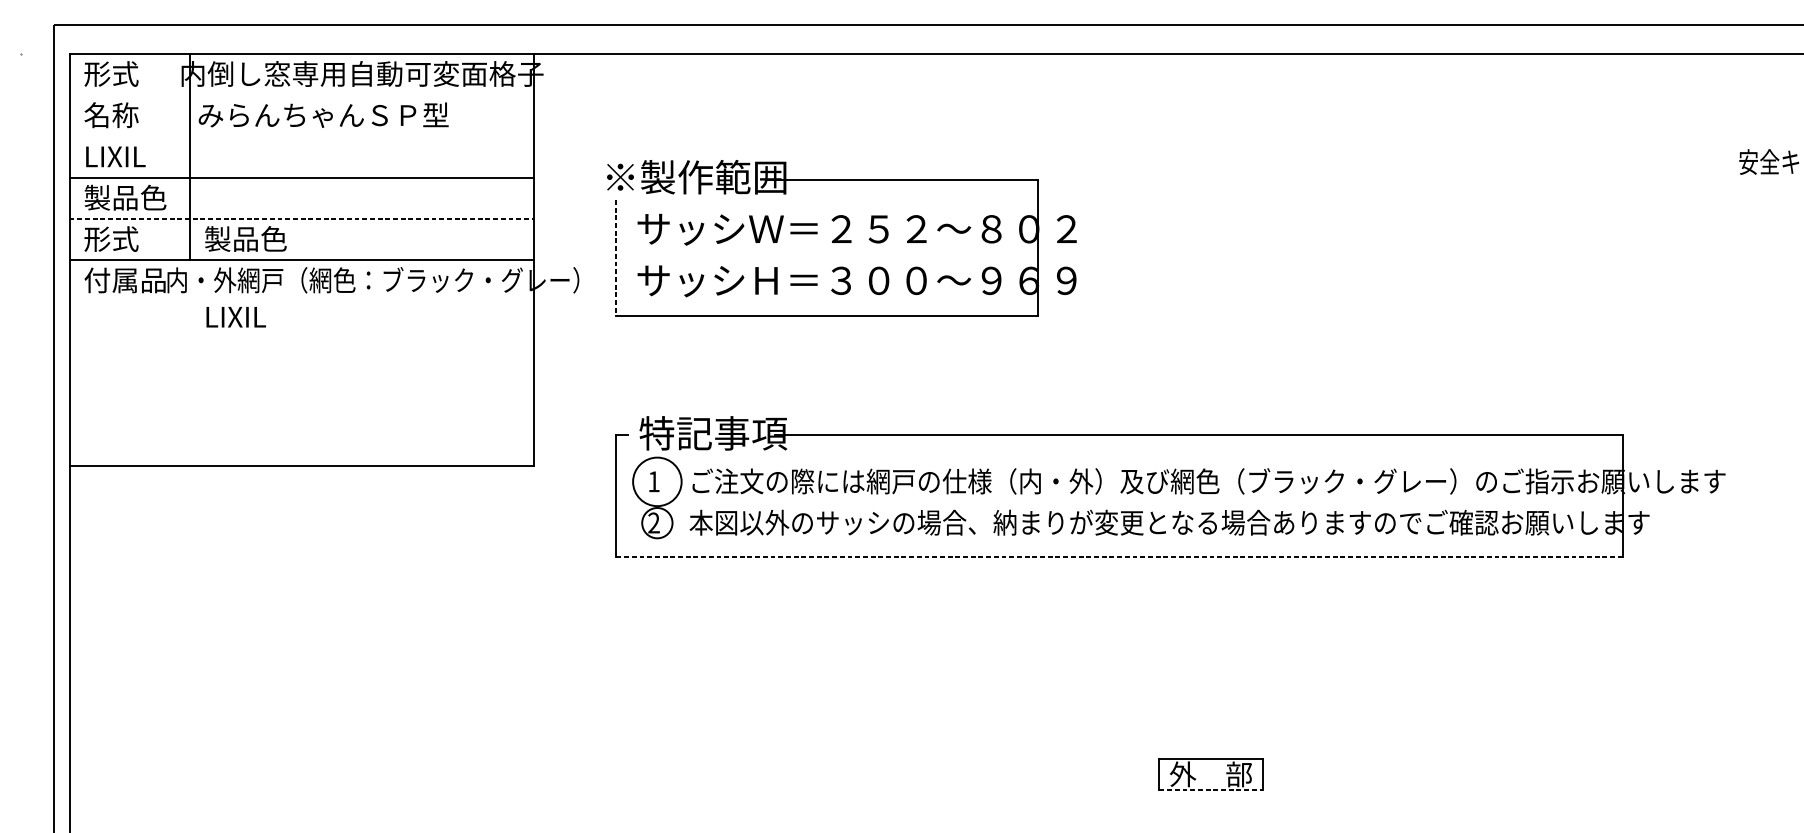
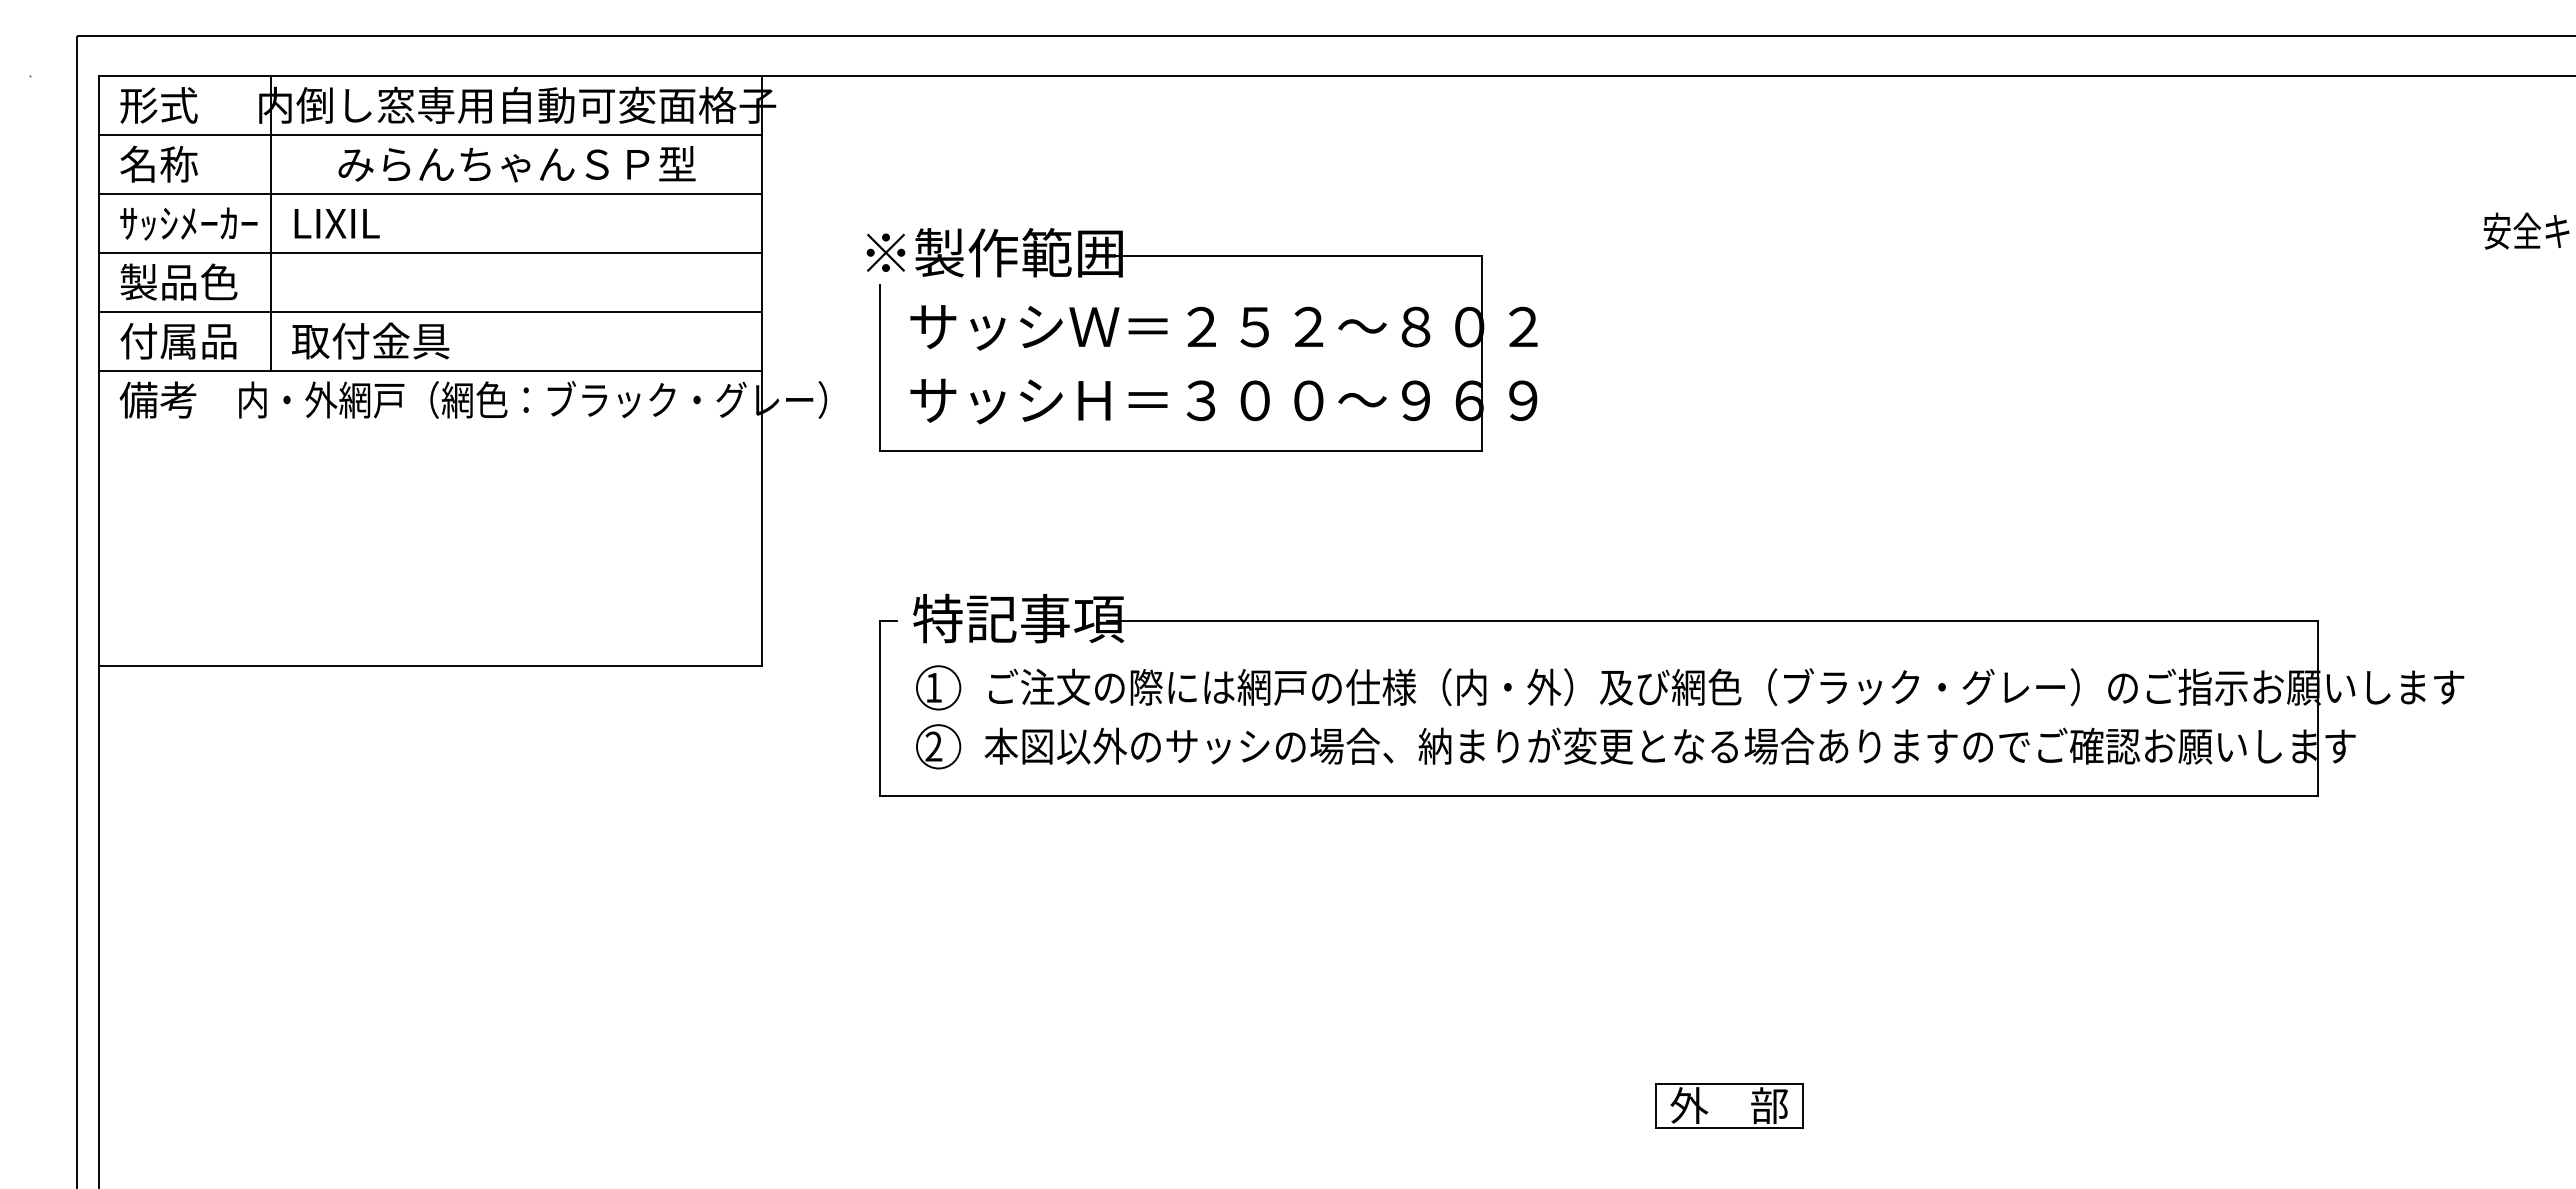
line: (301, 95) -> (430, 135), added
text: (323, 115) -> (516, 164), moved
line: (301, 136) -> (430, 194), added
text: (132, 156) -> (188, 223), LIXIL -> ｻｯｼﾒｰｶｰ
line: (301, 219) -> (430, 312), dashed -> solid
text: (125, 238) -> (178, 340), 形式 -> 付属品
text: (259, 238) -> (370, 340), 製品色 -> 取付金具
line: (616, 258) -> (880, 368), dashed -> solid
text: (124, 279) -> (177, 399), 付属品 -> 備考
text: (235, 317) -> (336, 223), moved
circle: (657, 481) -> (938, 687), size x0.62
line: (1120, 557) -> (1599, 795), dashed -> solid
line: (1211, 790) -> (1729, 1128), dashed -> solid

